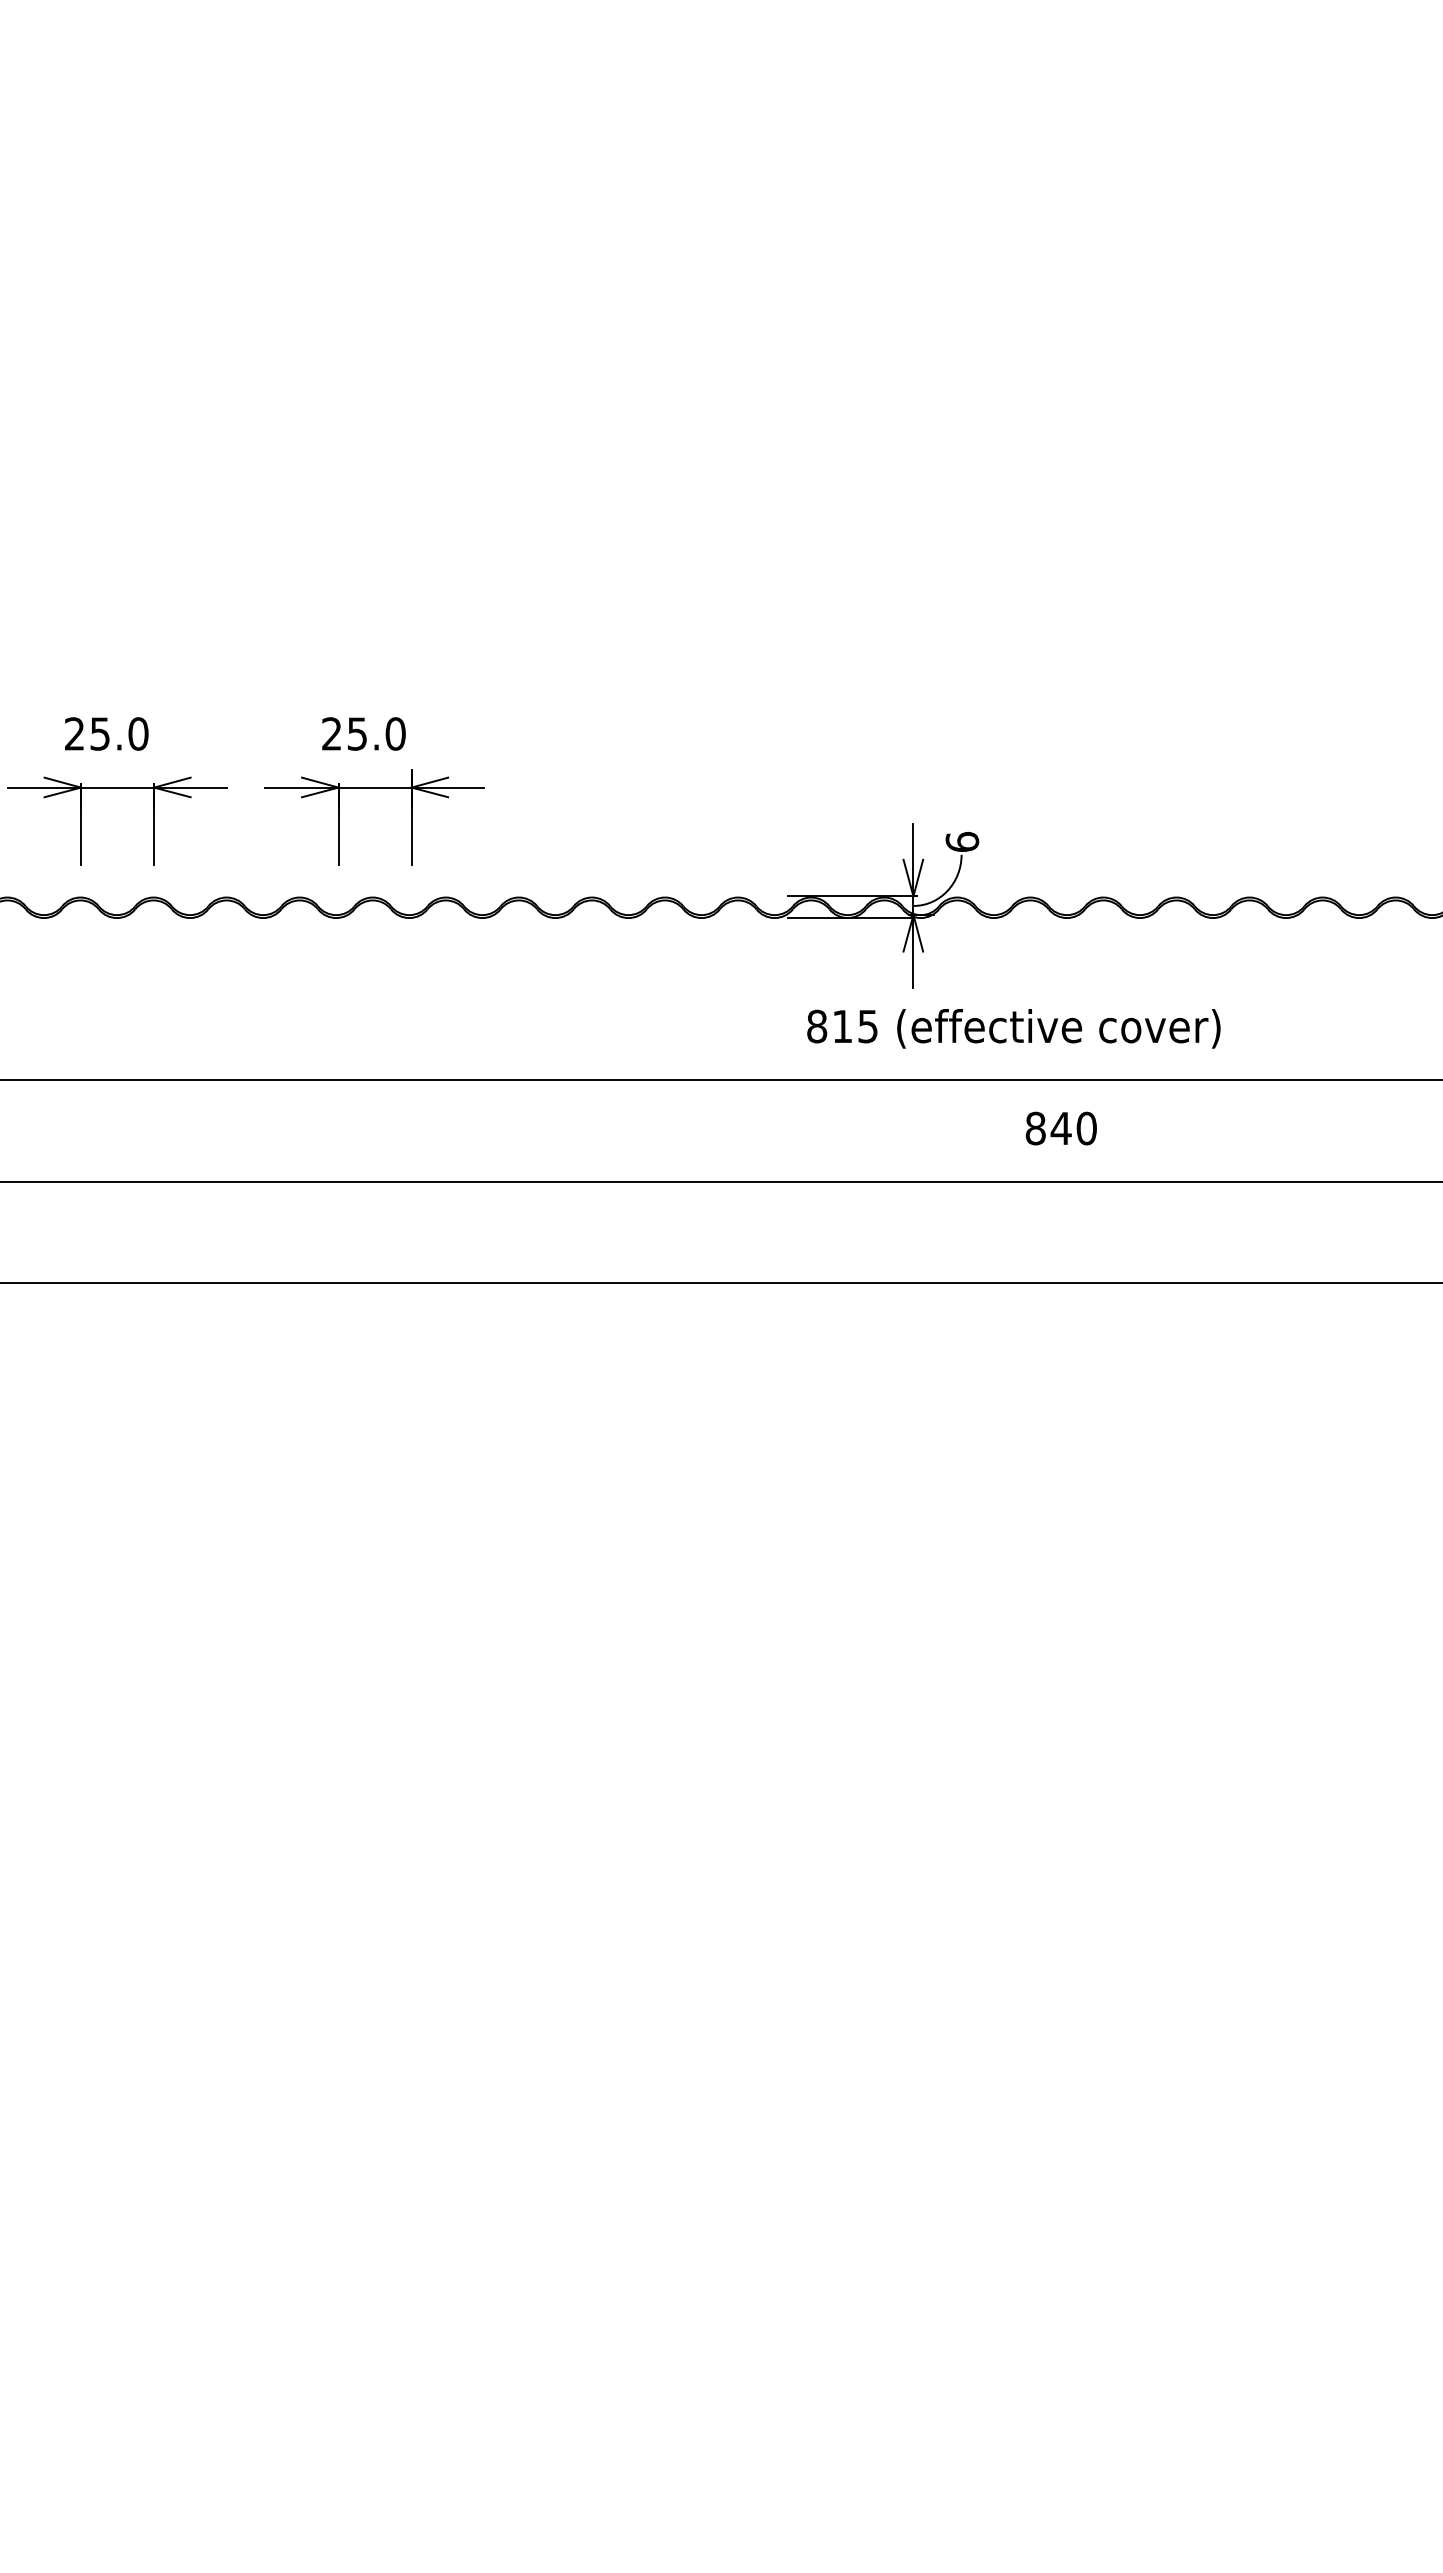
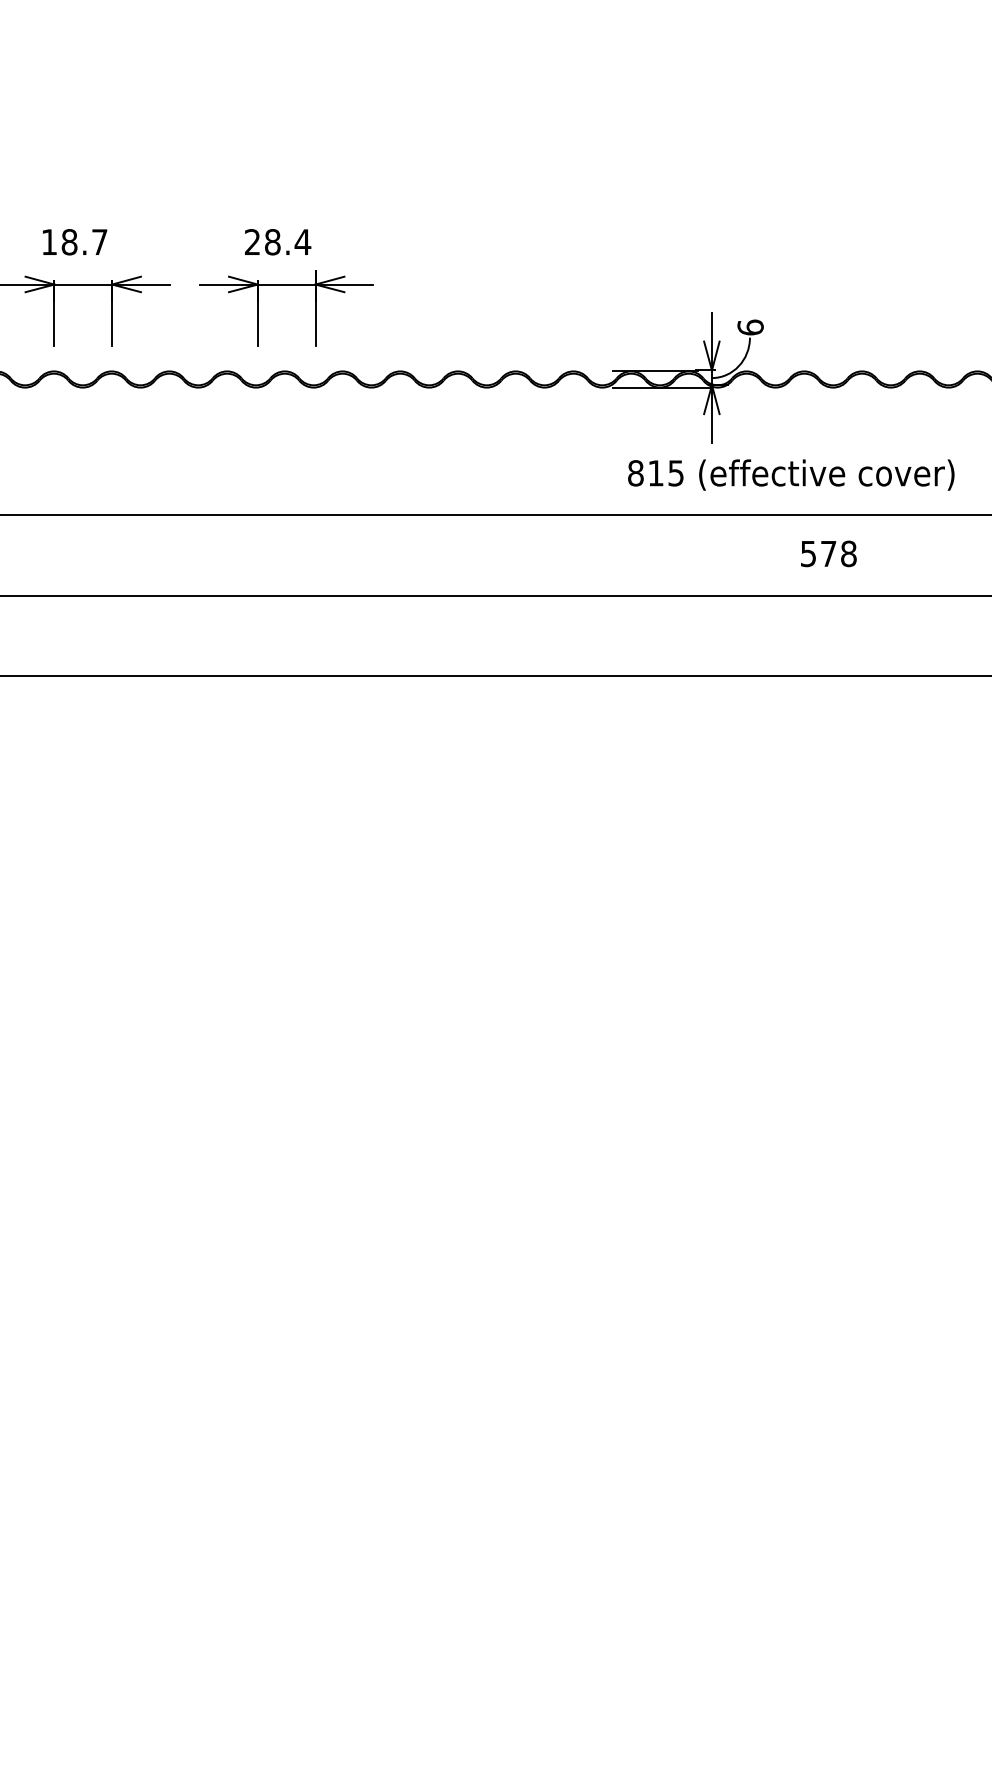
text: (106, 733) -> (74, 241), 25.0 -> 18.7
text: (376, 733) -> (287, 241), 25.0 -> 28.4
text: (1060, 1128) -> (828, 553), 840 -> 578

